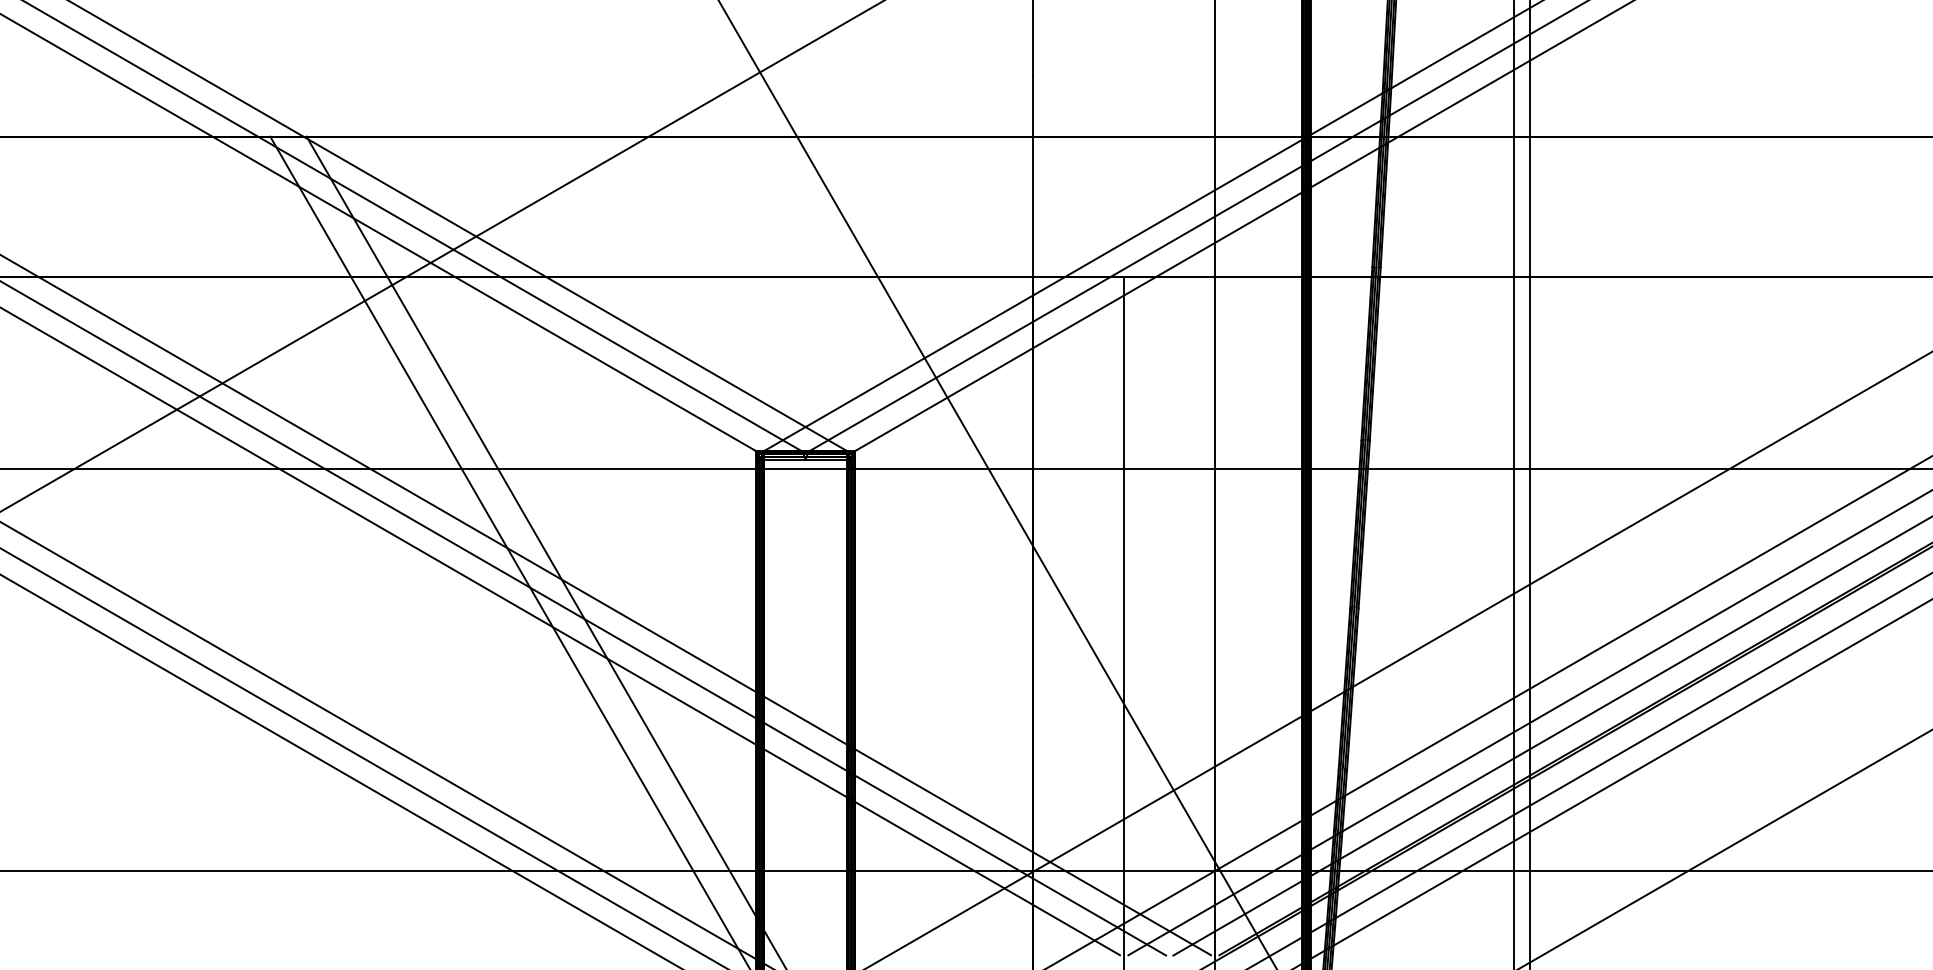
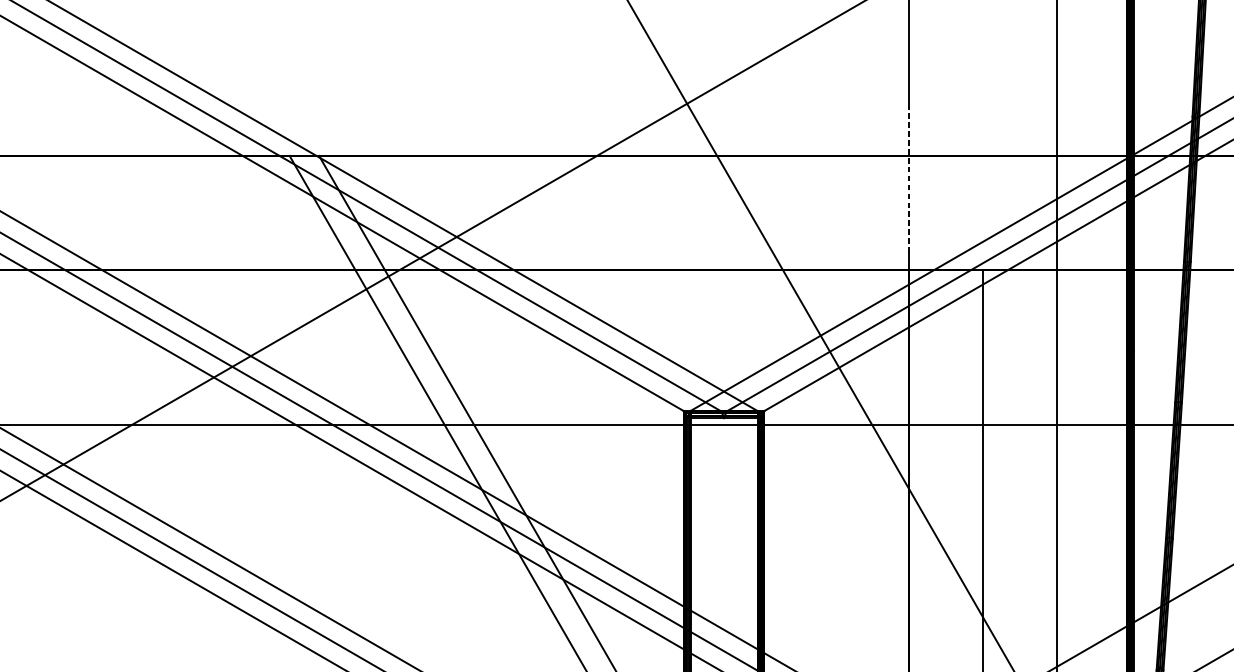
line: (1033, 166) -> (909, 180), solid -> dashed

